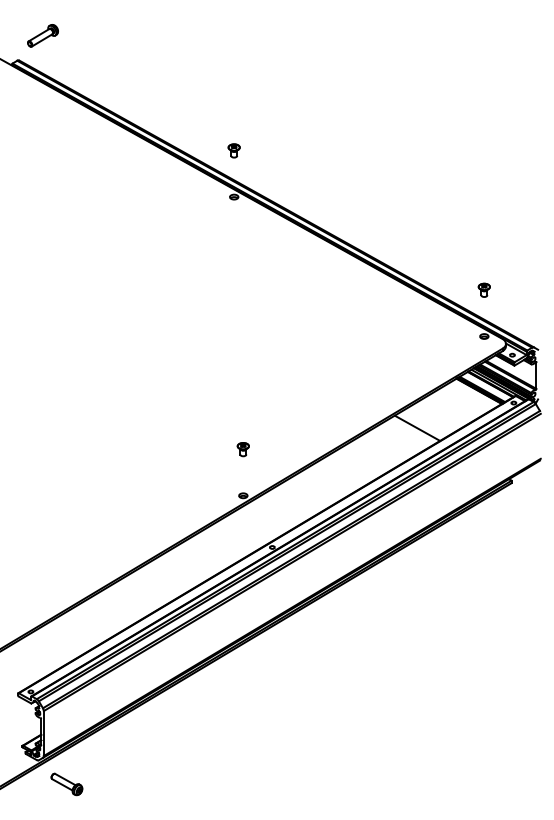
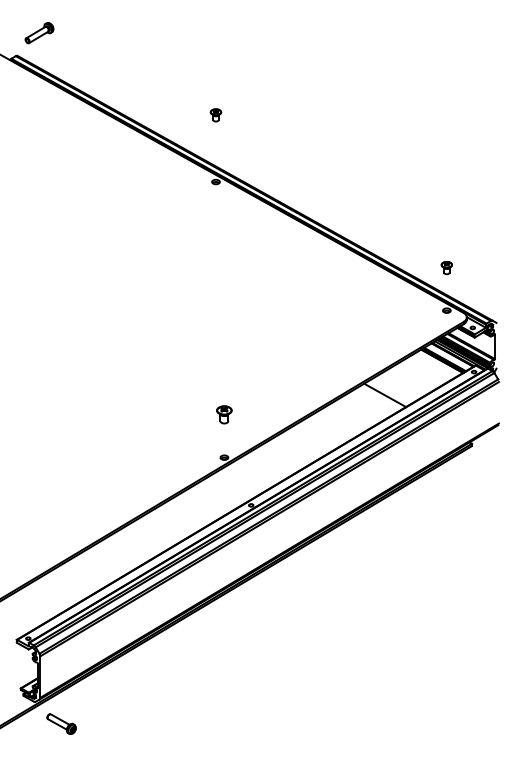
part: (233, 151) -> (215, 115), moved
part: (243, 450) -> (224, 415), size x1.4

